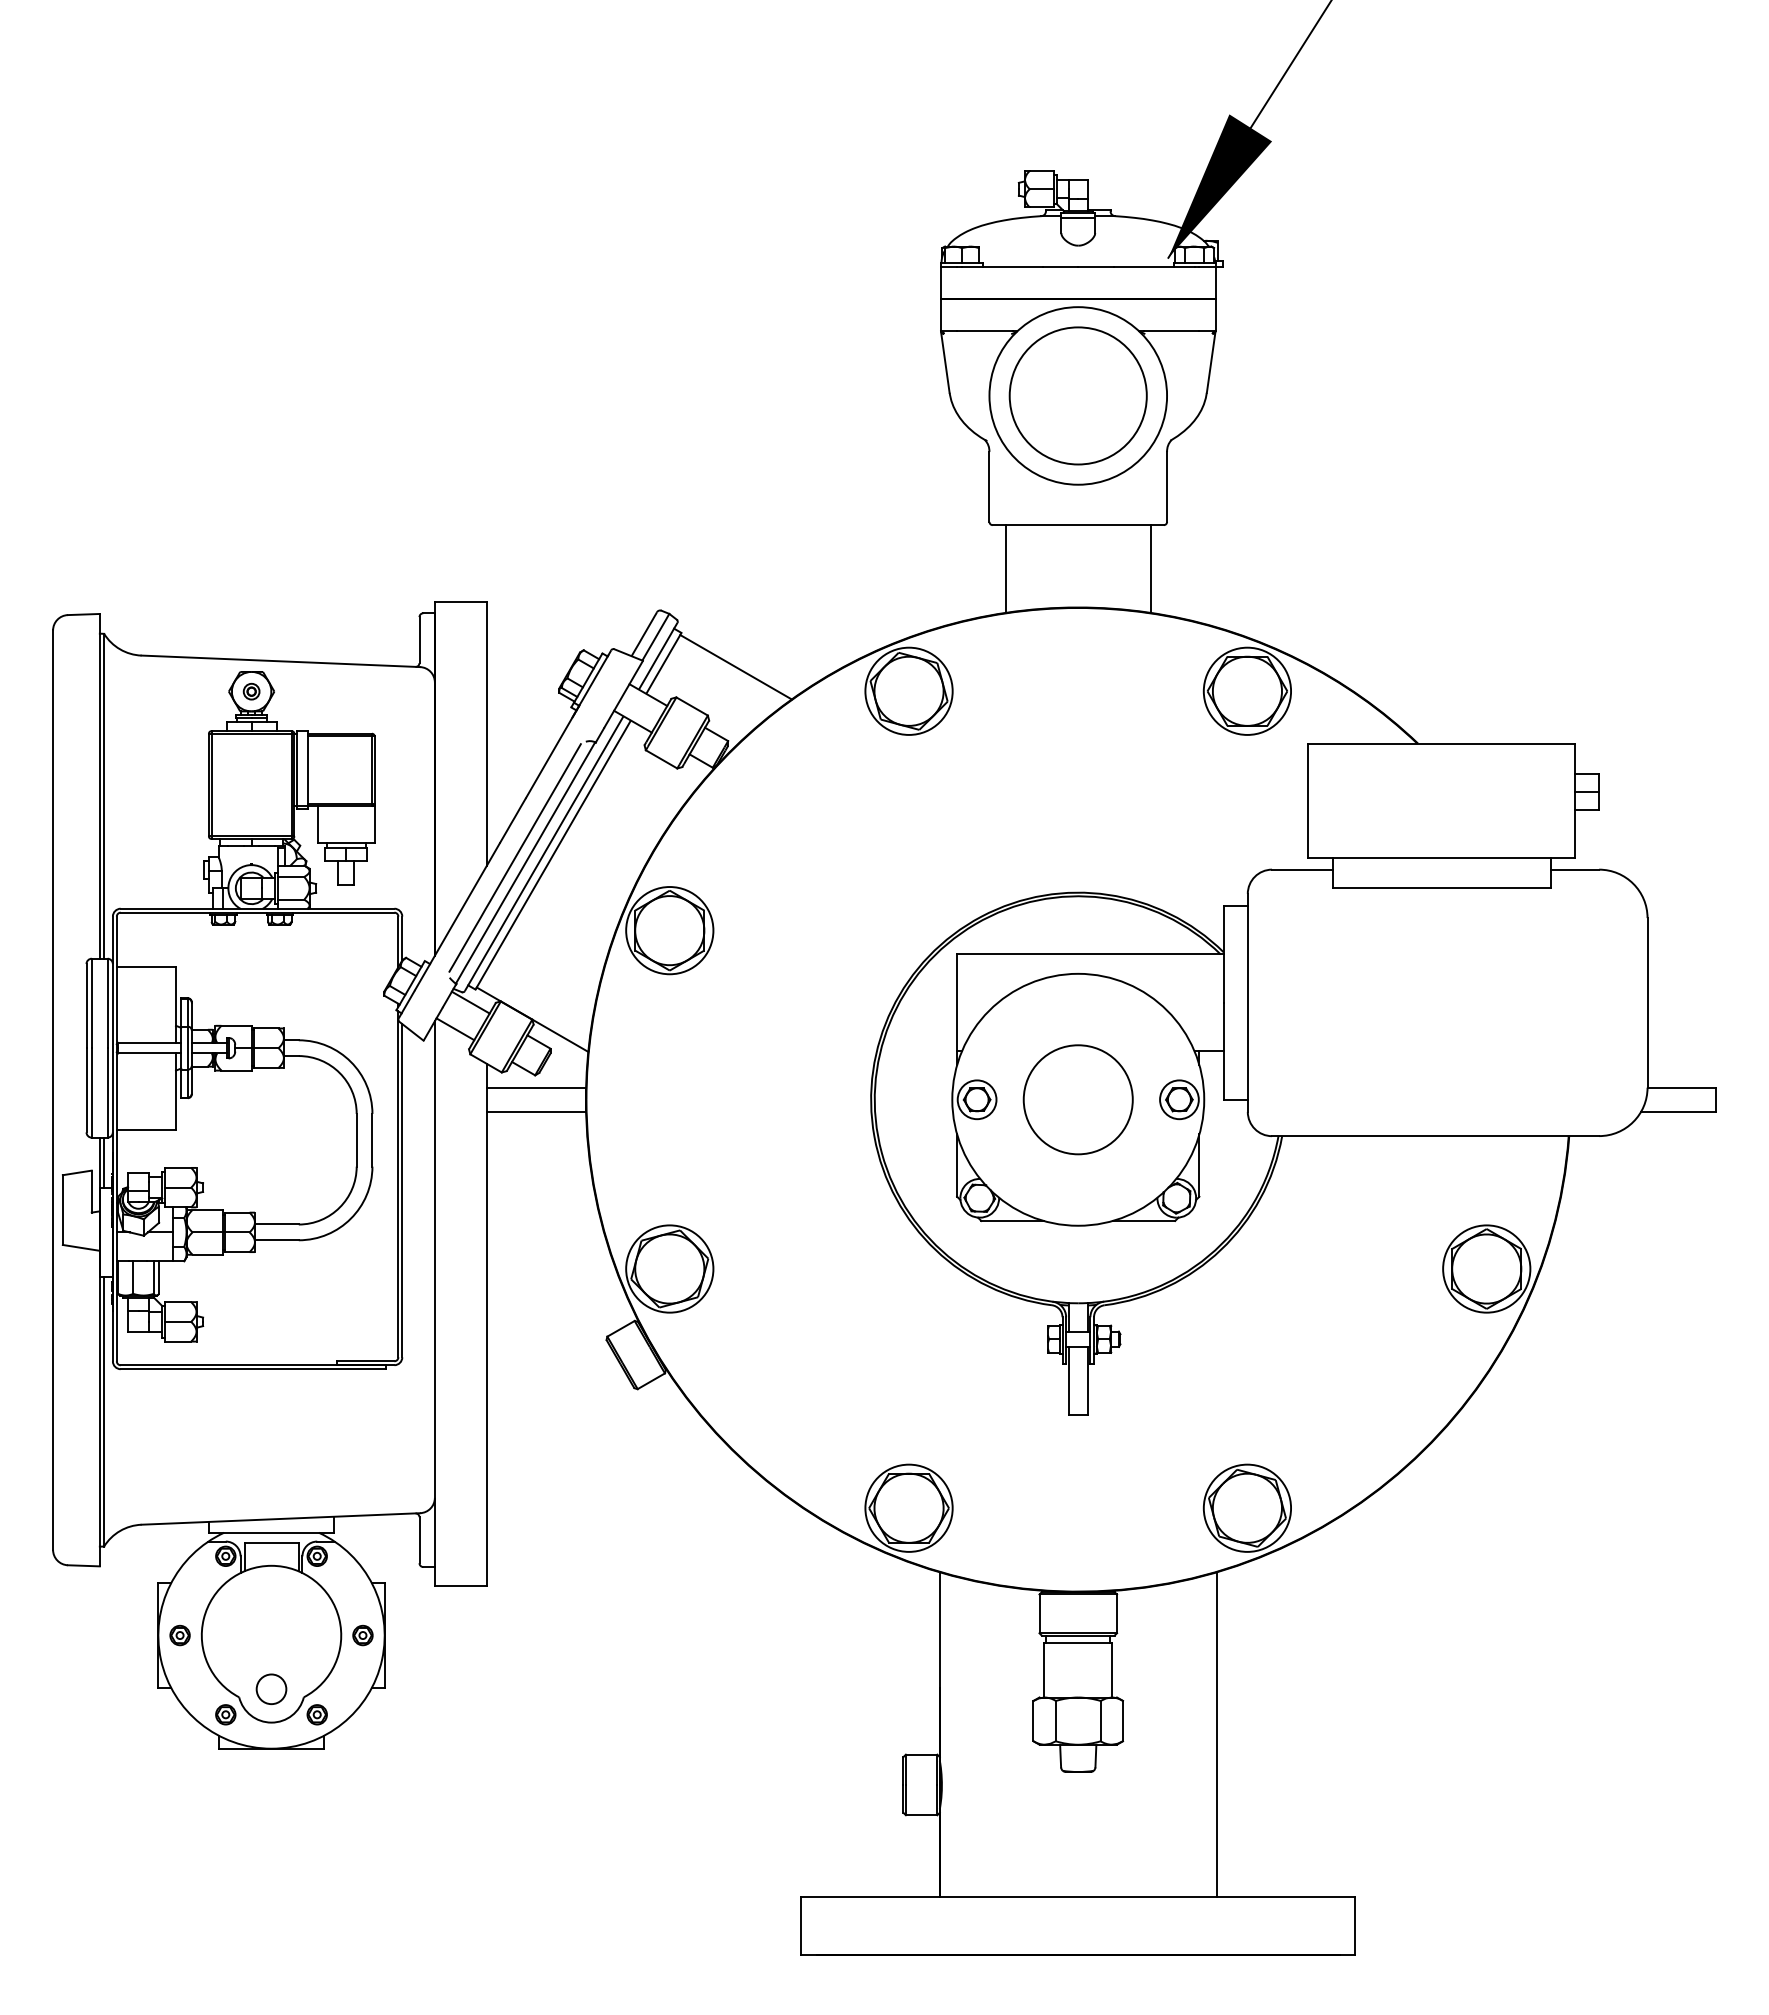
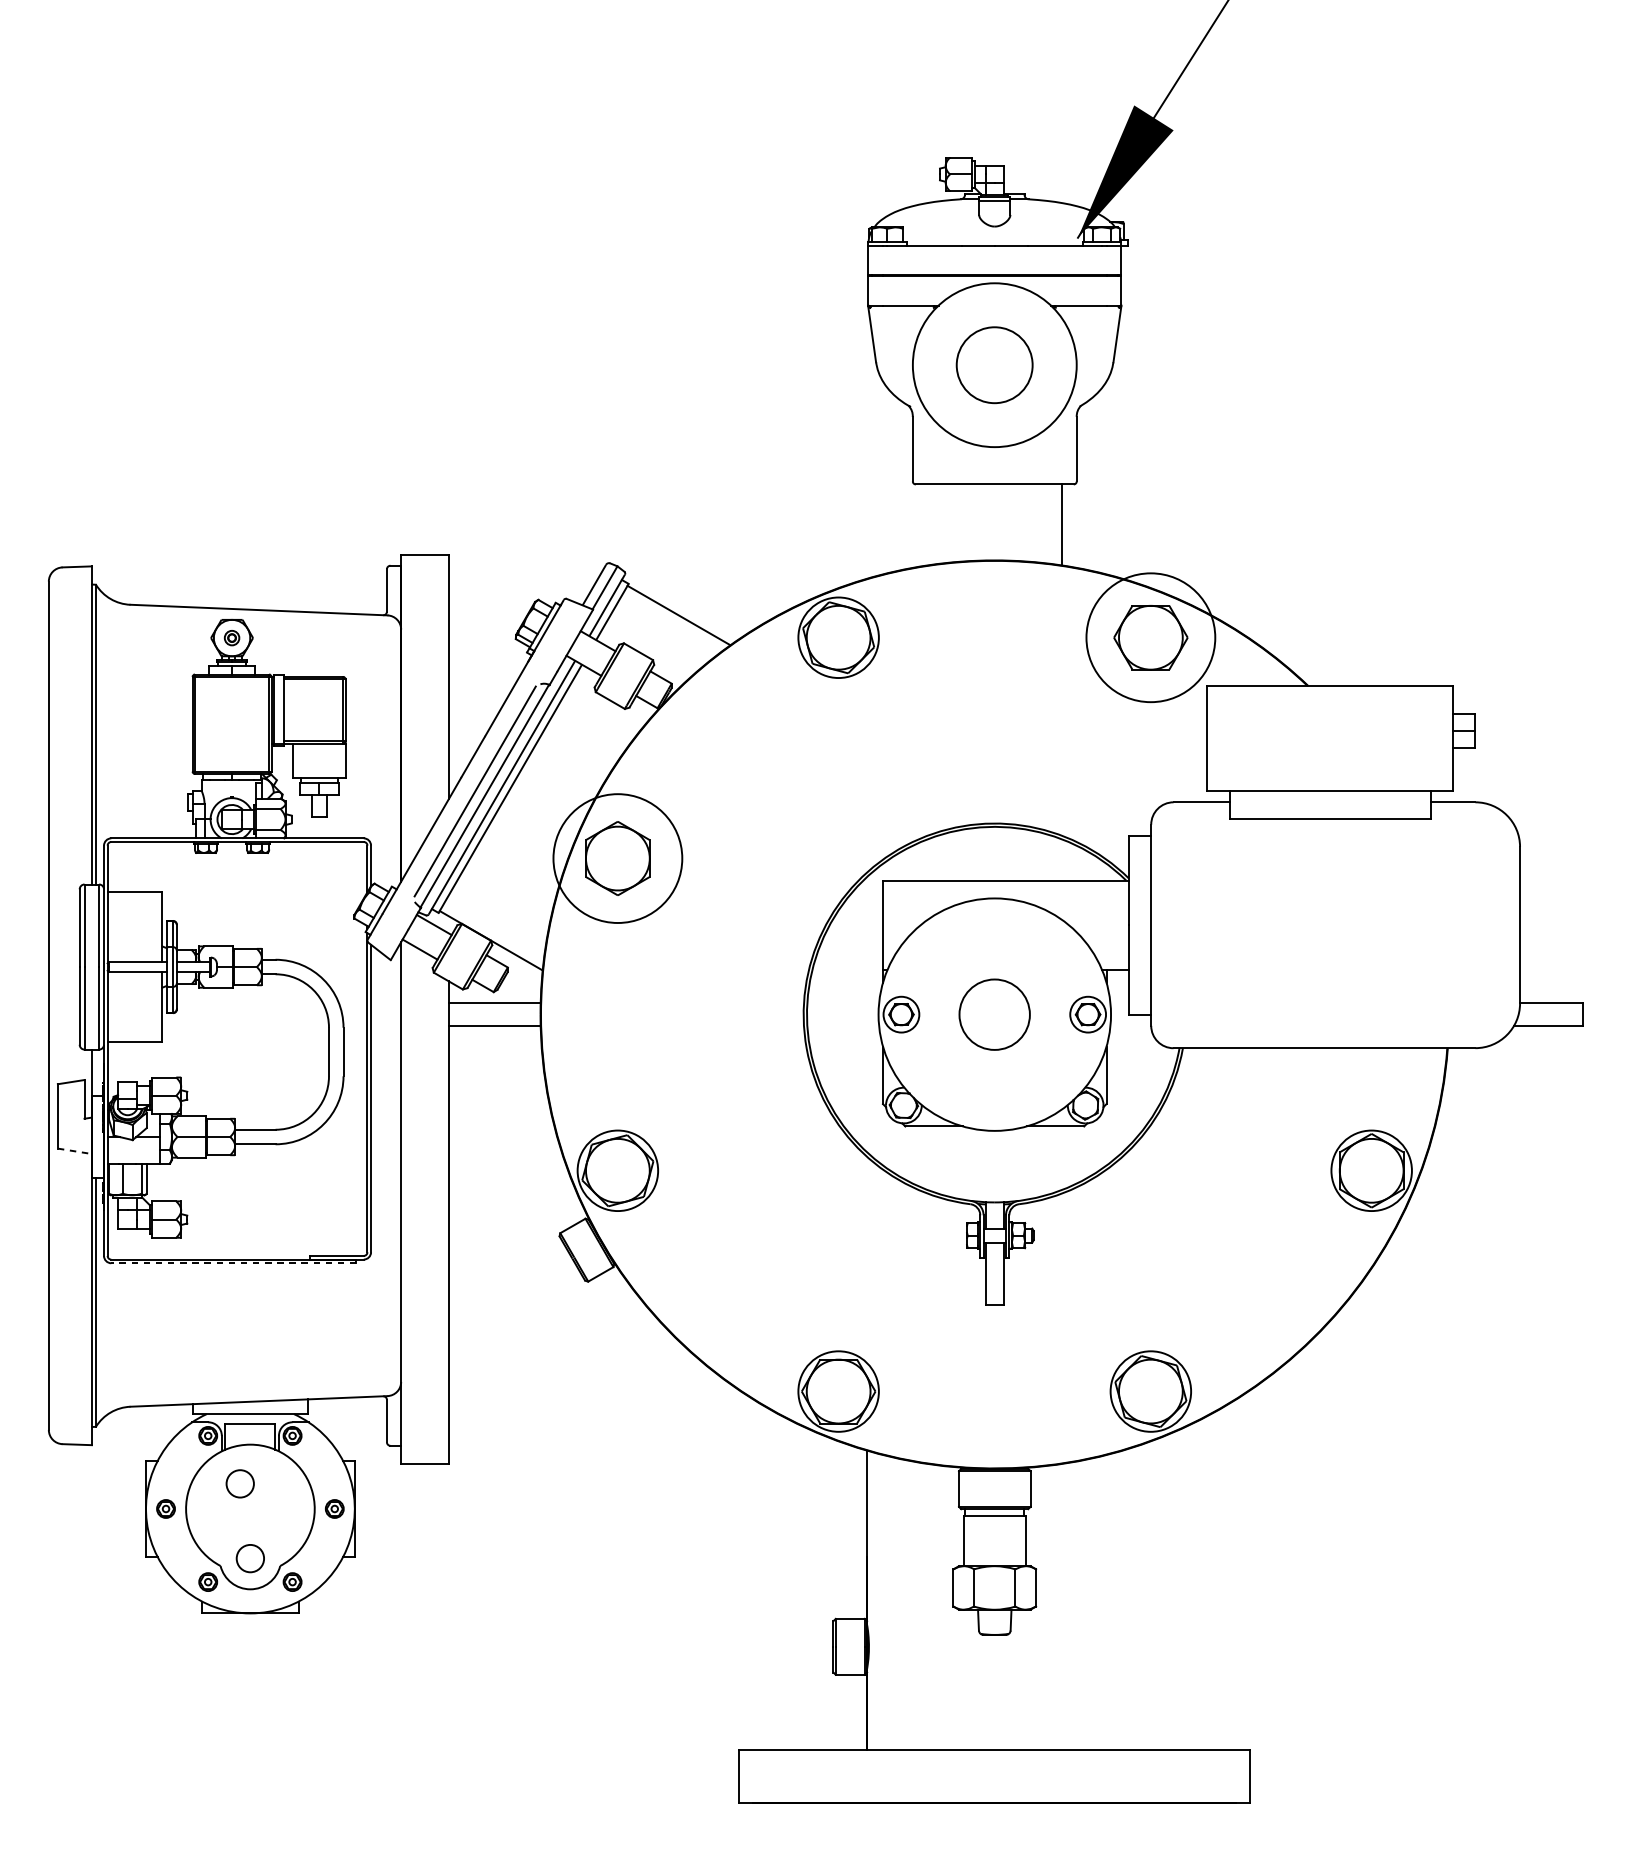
circle: (1077, 395) -> (994, 364), size x0.6
line: (1005, 568) -> (927, 524), removed
circle: (1247, 690) -> (1150, 637), size x1.6
circle: (669, 930) -> (617, 858), size x1.6
circle: (1077, 1099) -> (994, 1014), size x0.7
line: (104, 1162) -> (96, 1072), removed
line: (81, 1247) -> (75, 1150), solid -> dashed
line: (253, 1369) -> (233, 1263), solid -> dashed
circle: (260, 1607) -> (240, 1483), added
line: (1216, 1734) -> (1122, 1600), removed

